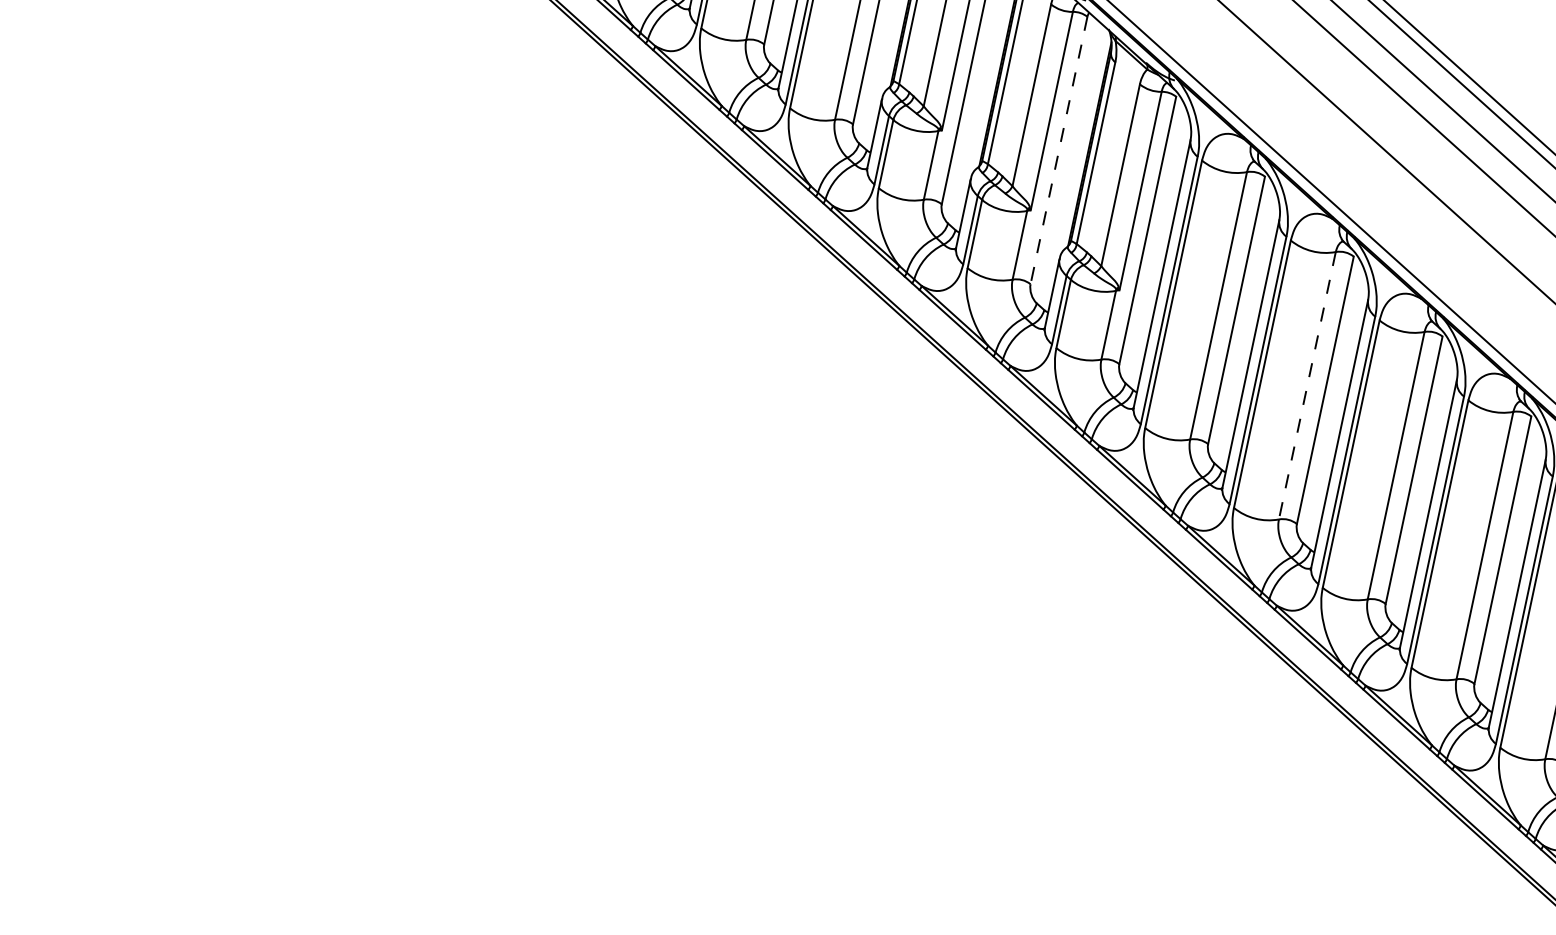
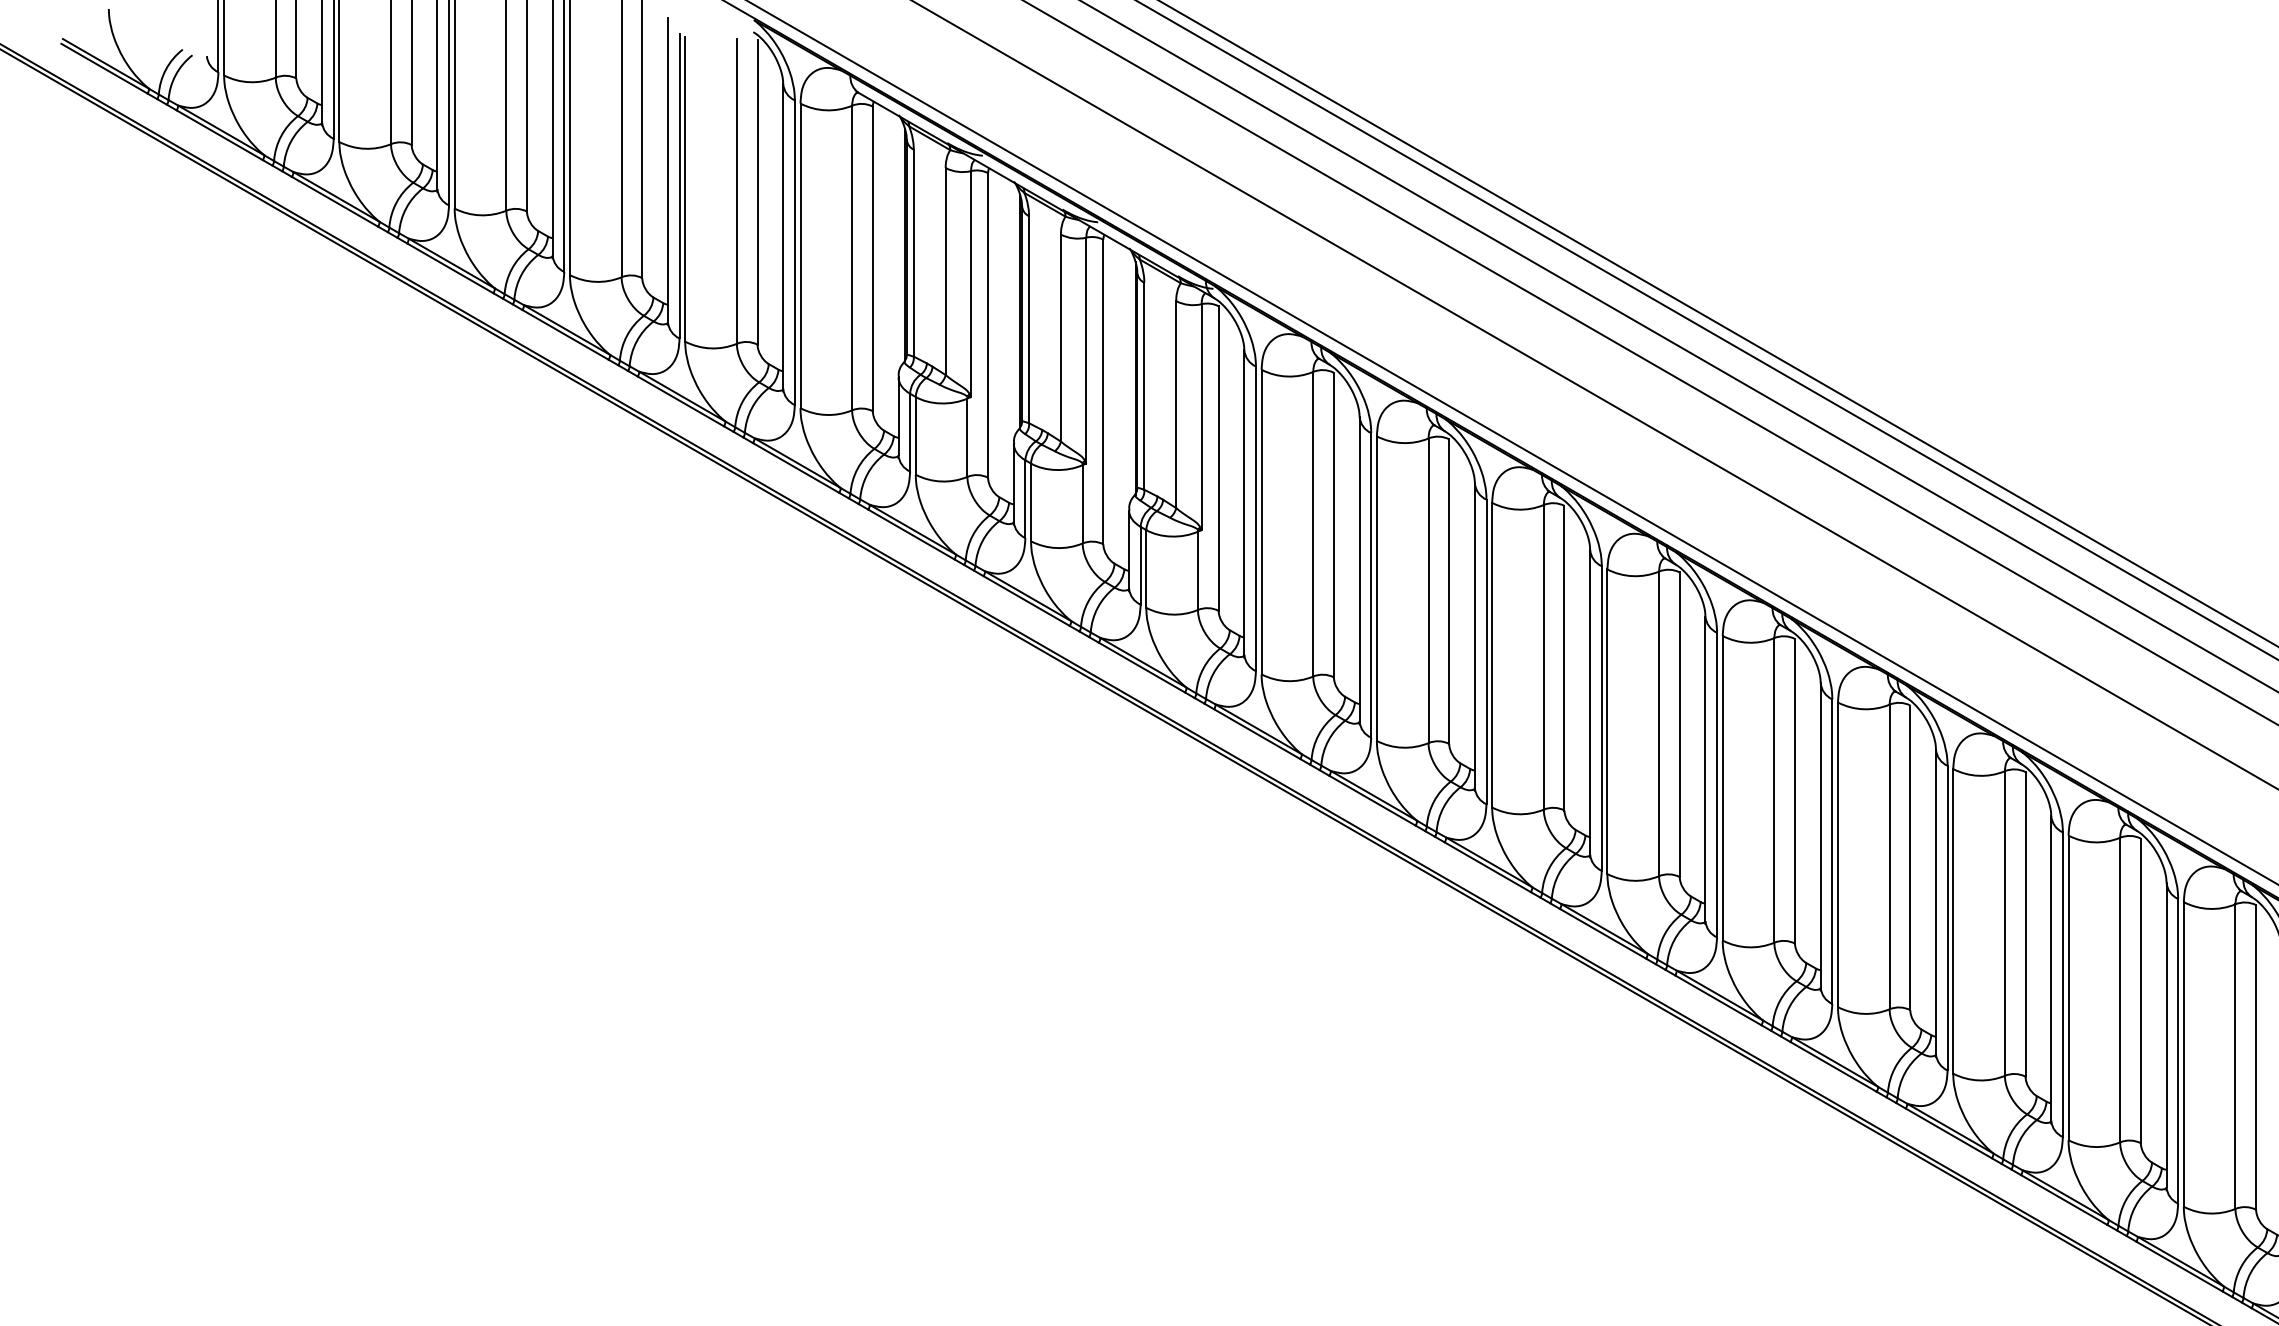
line: (1059, 151) -> (1103, 392), dashed -> solid
line: (1307, 386) -> (1428, 591), dashed -> solid

